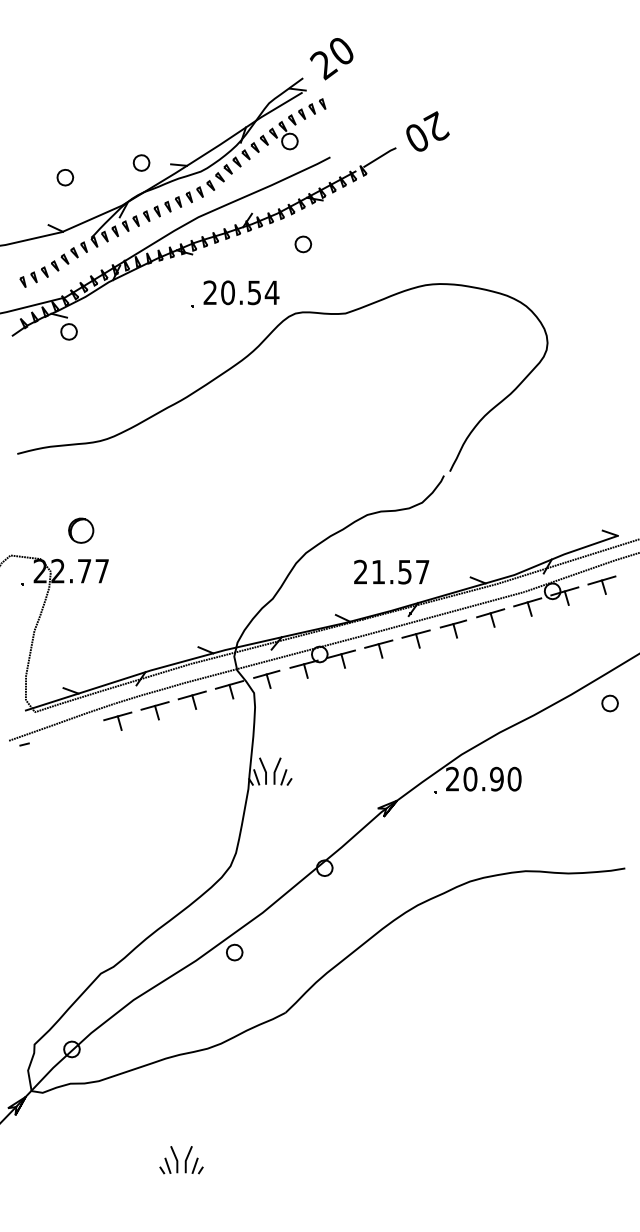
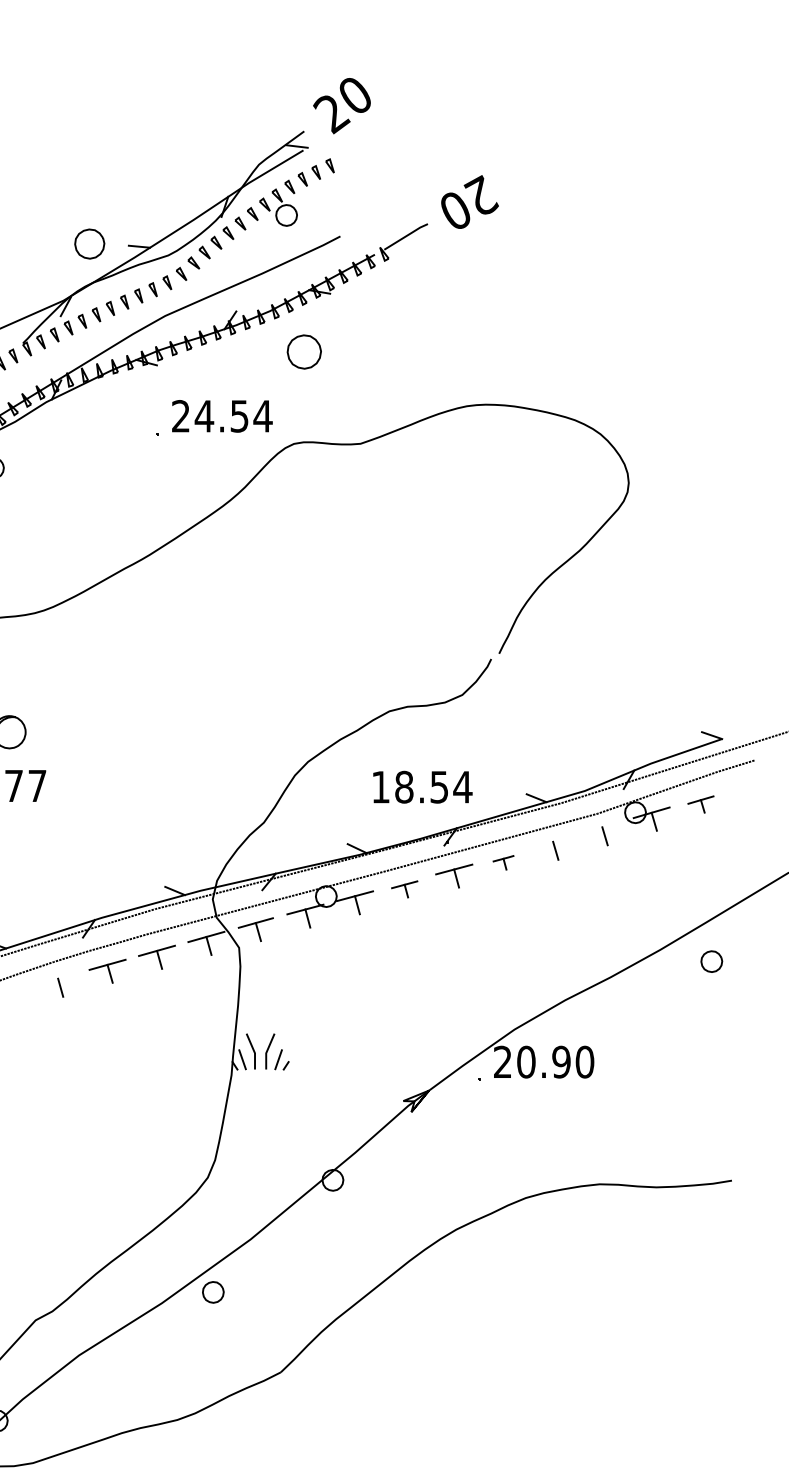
part: (141, 162) -> (89, 243), size x1.4
part: (303, 244) -> (304, 352), size x1.6
text: (227, 292) -> (203, 415), 20.54 -> 24.54
text: (391, 571) -> (421, 786), 21.57 -> 18.54
part: (601, 584) -> (700, 803), size x0.7
line: (527, 602) -> (602, 827), removed
line: (490, 613) -> (552, 842), removed
part: (452, 628) -> (502, 862), size x0.6
part: (378, 648) -> (404, 888), size x0.7
line: (117, 716) -> (57, 978), removed

